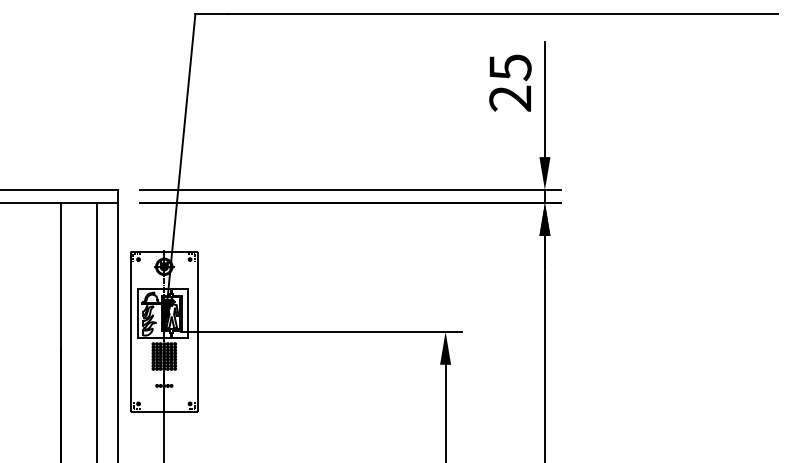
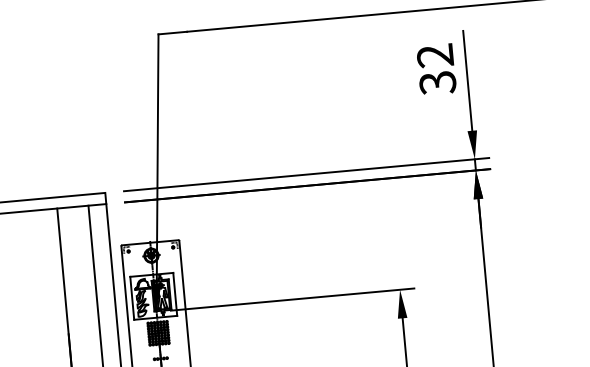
text: (510, 83) -> (436, 69), 25 -> 32

